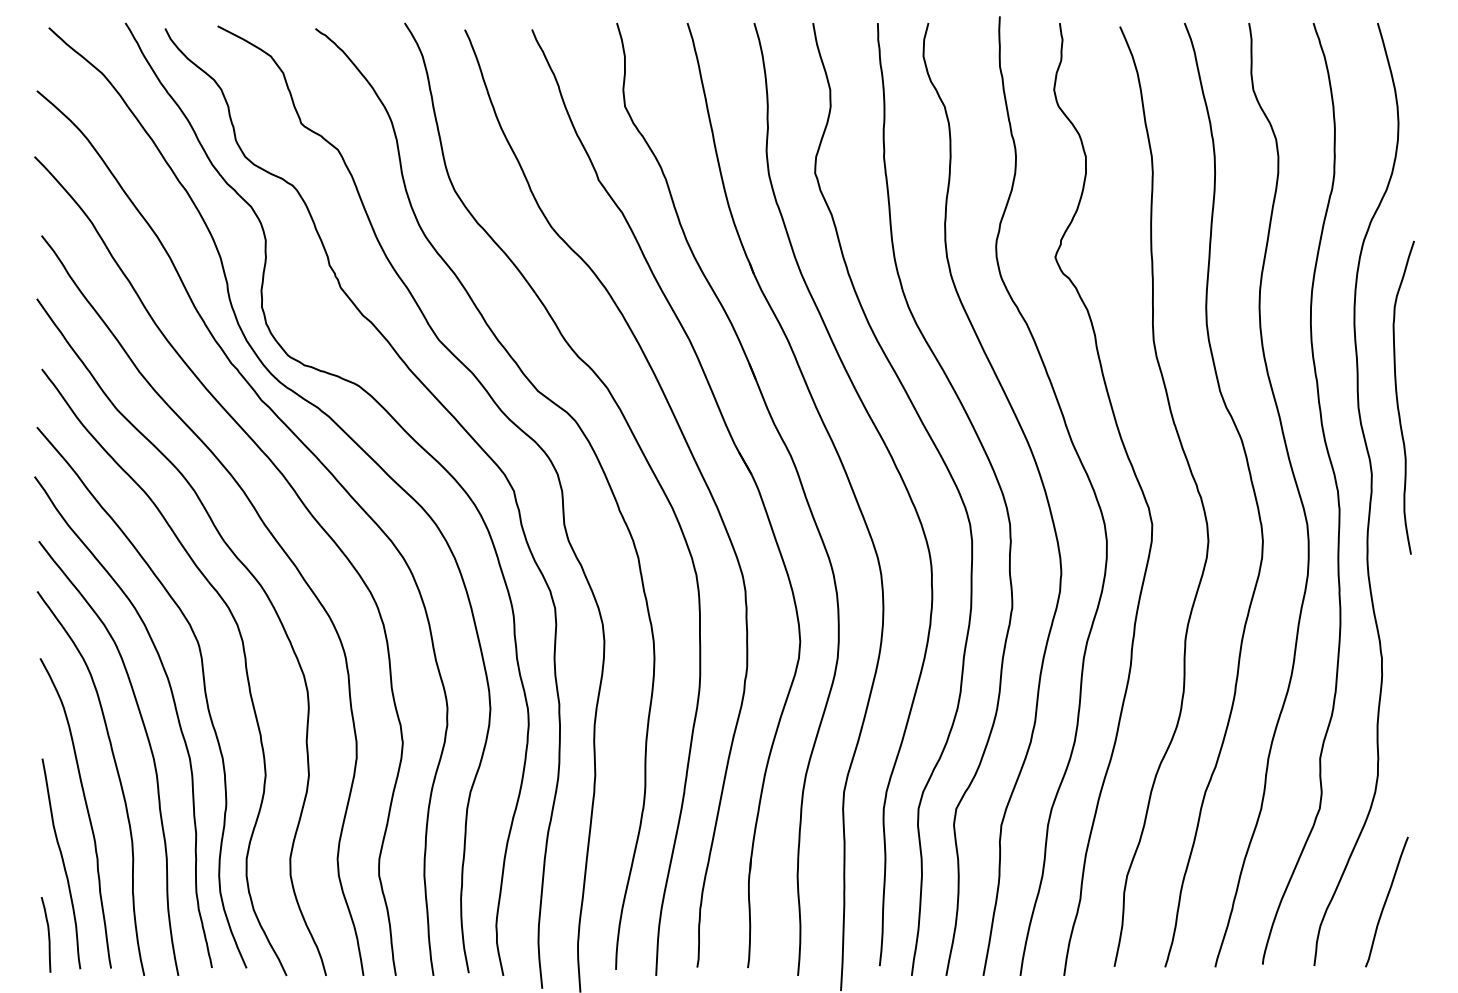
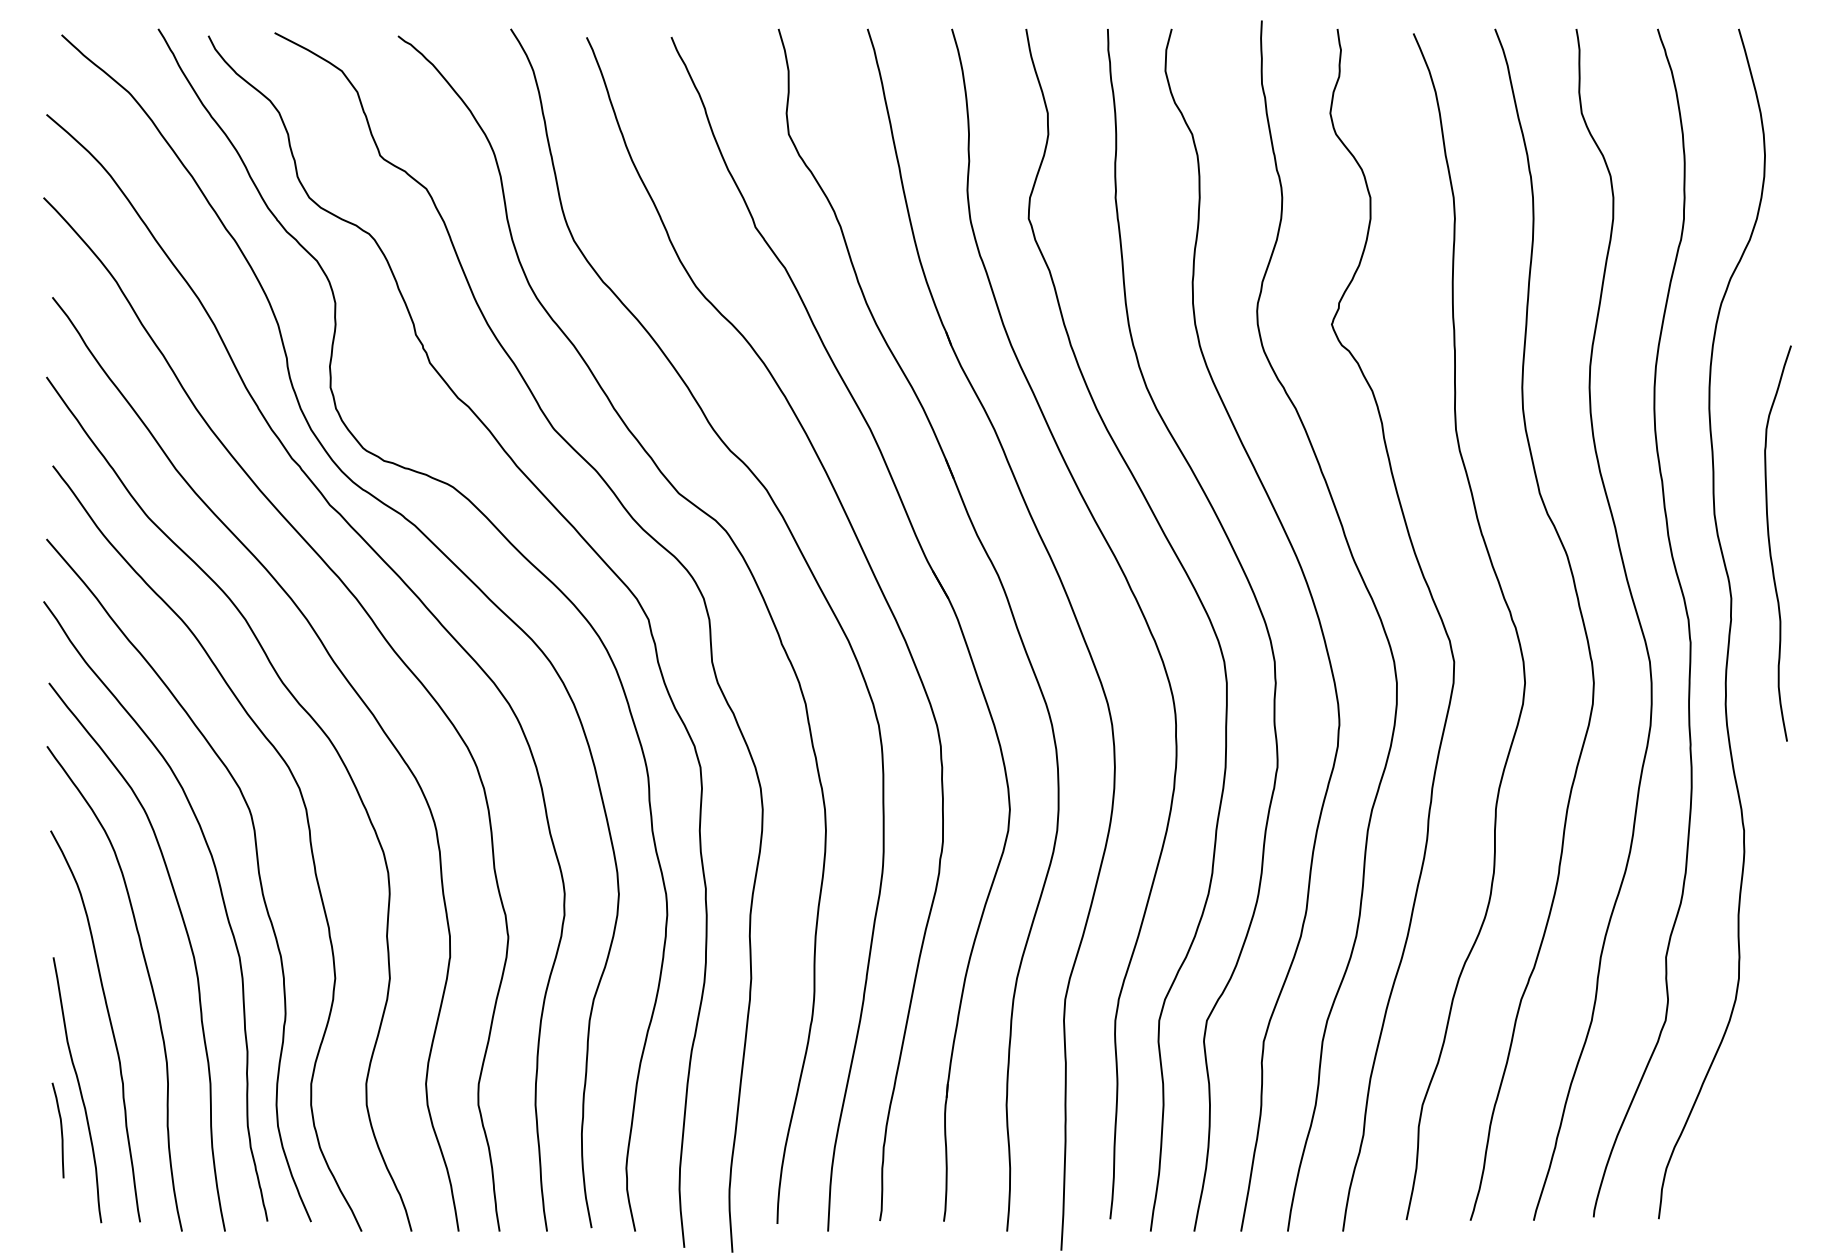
curve: (1398, 400) -> (1771, 546), moved
curve: (1386, 901) -> (1749, 1137), removed
curve: (48, 934) -> (61, 1130), moved

